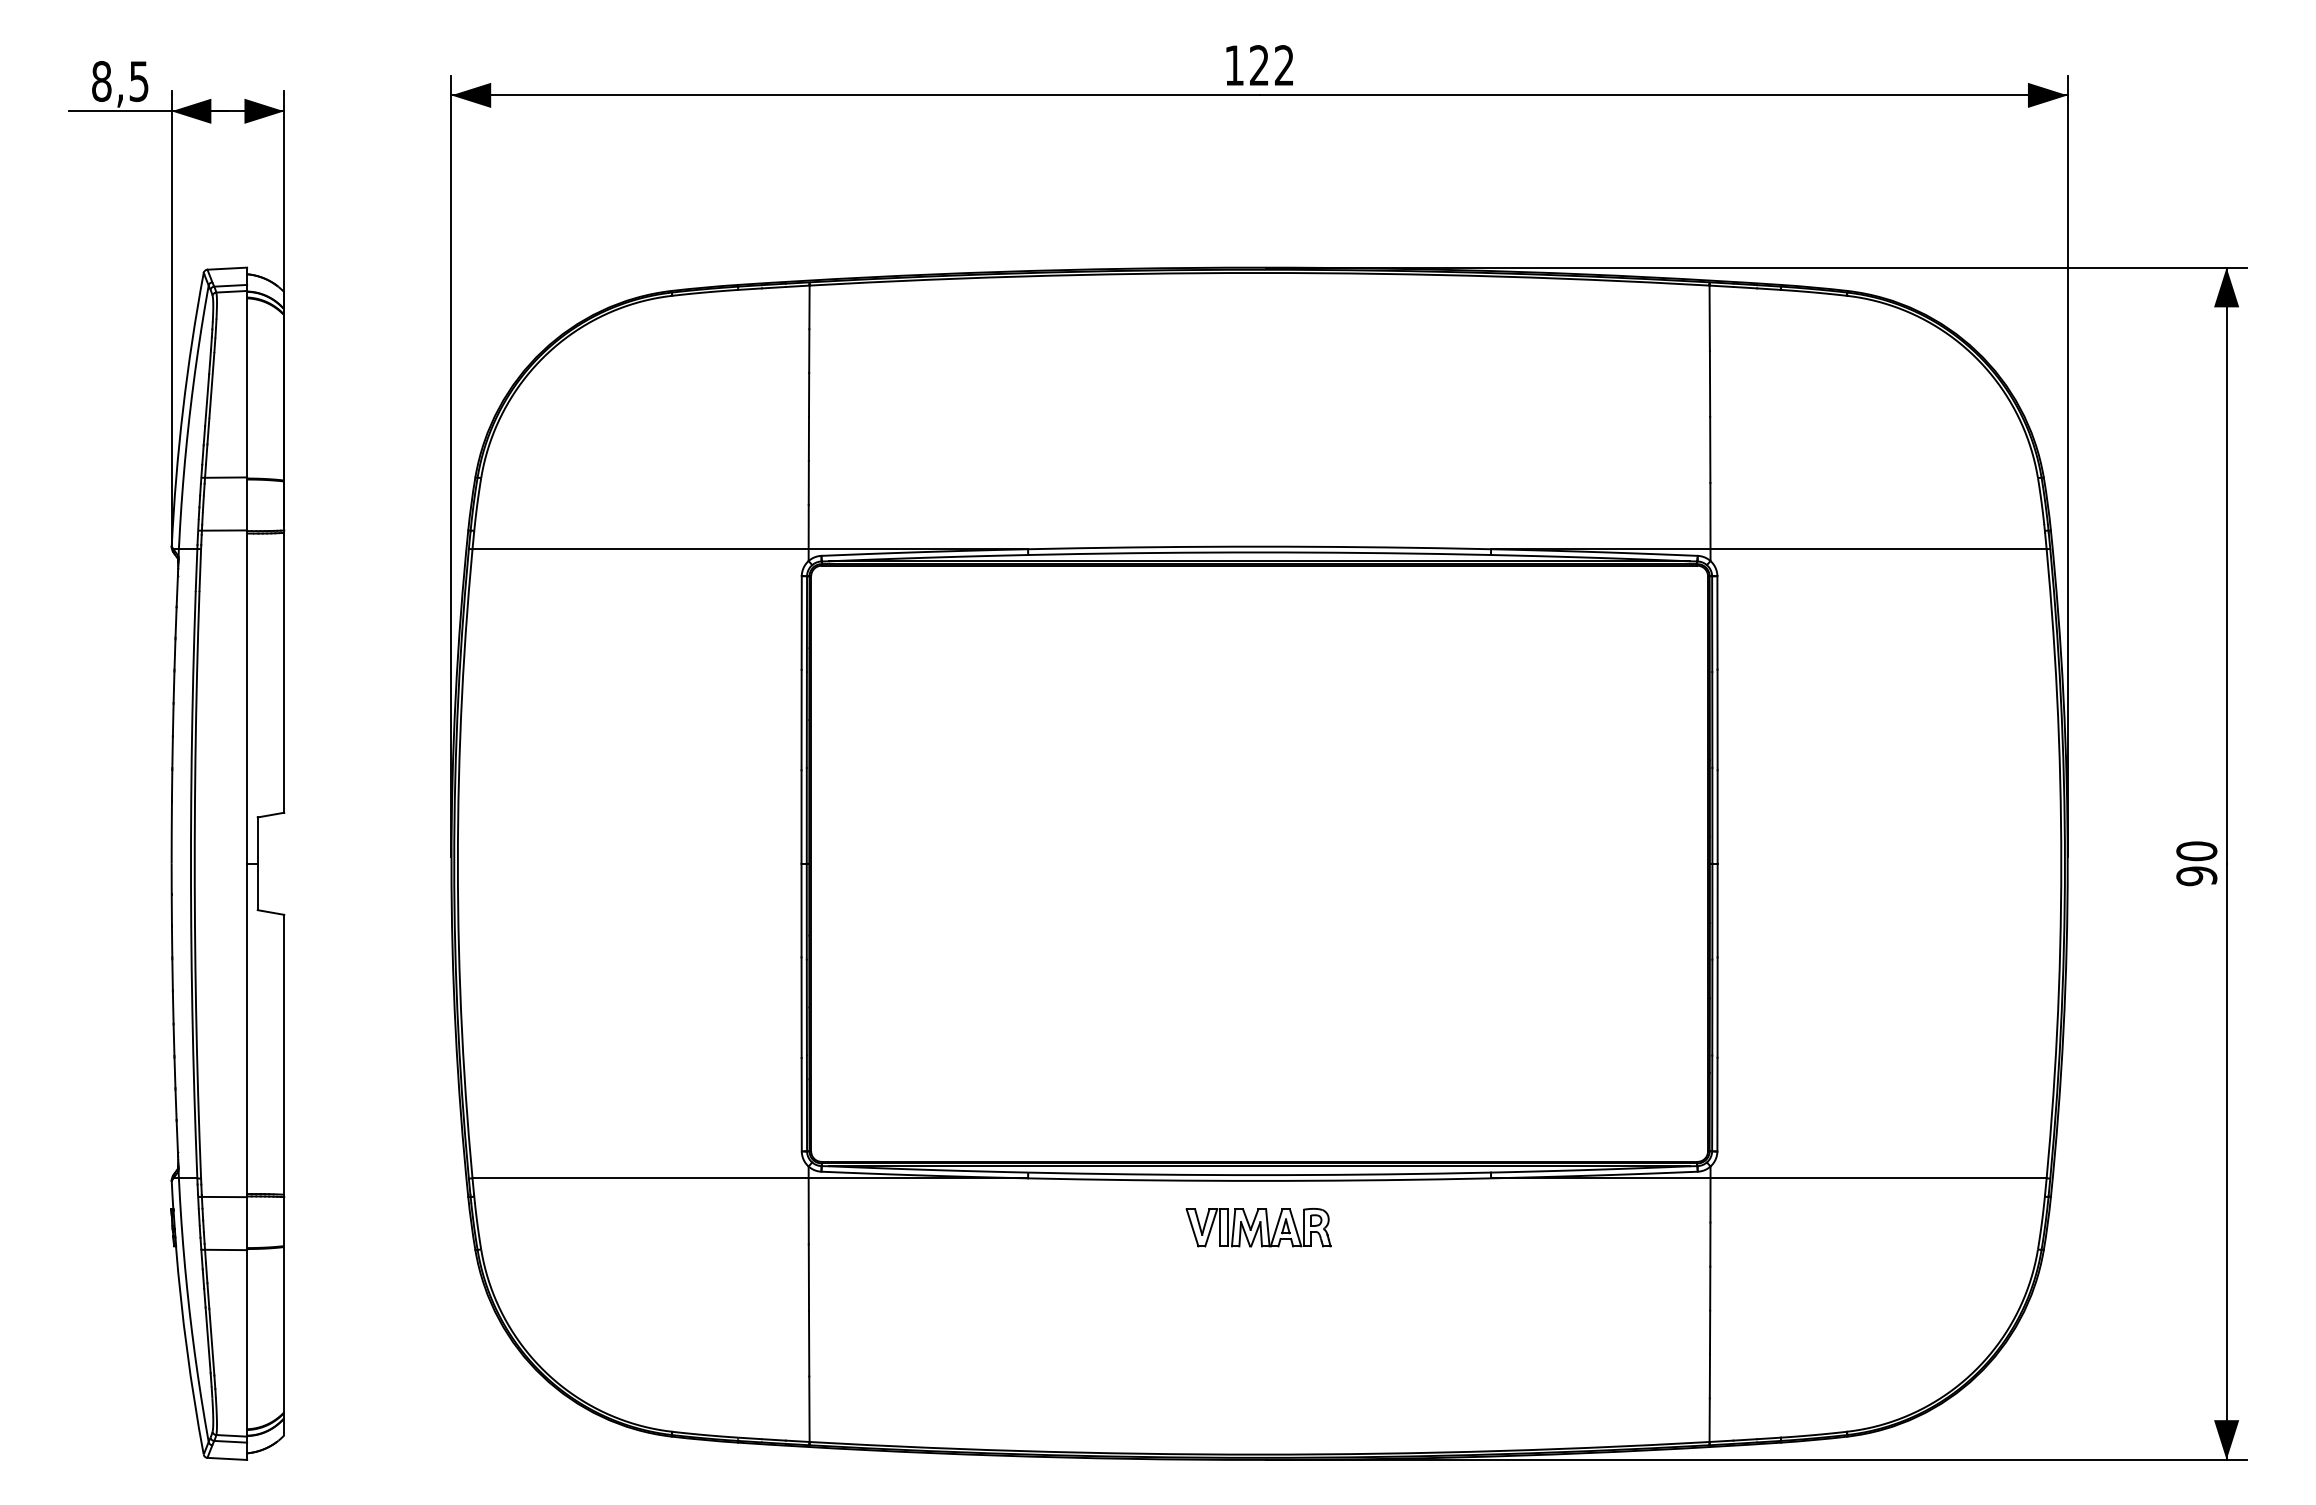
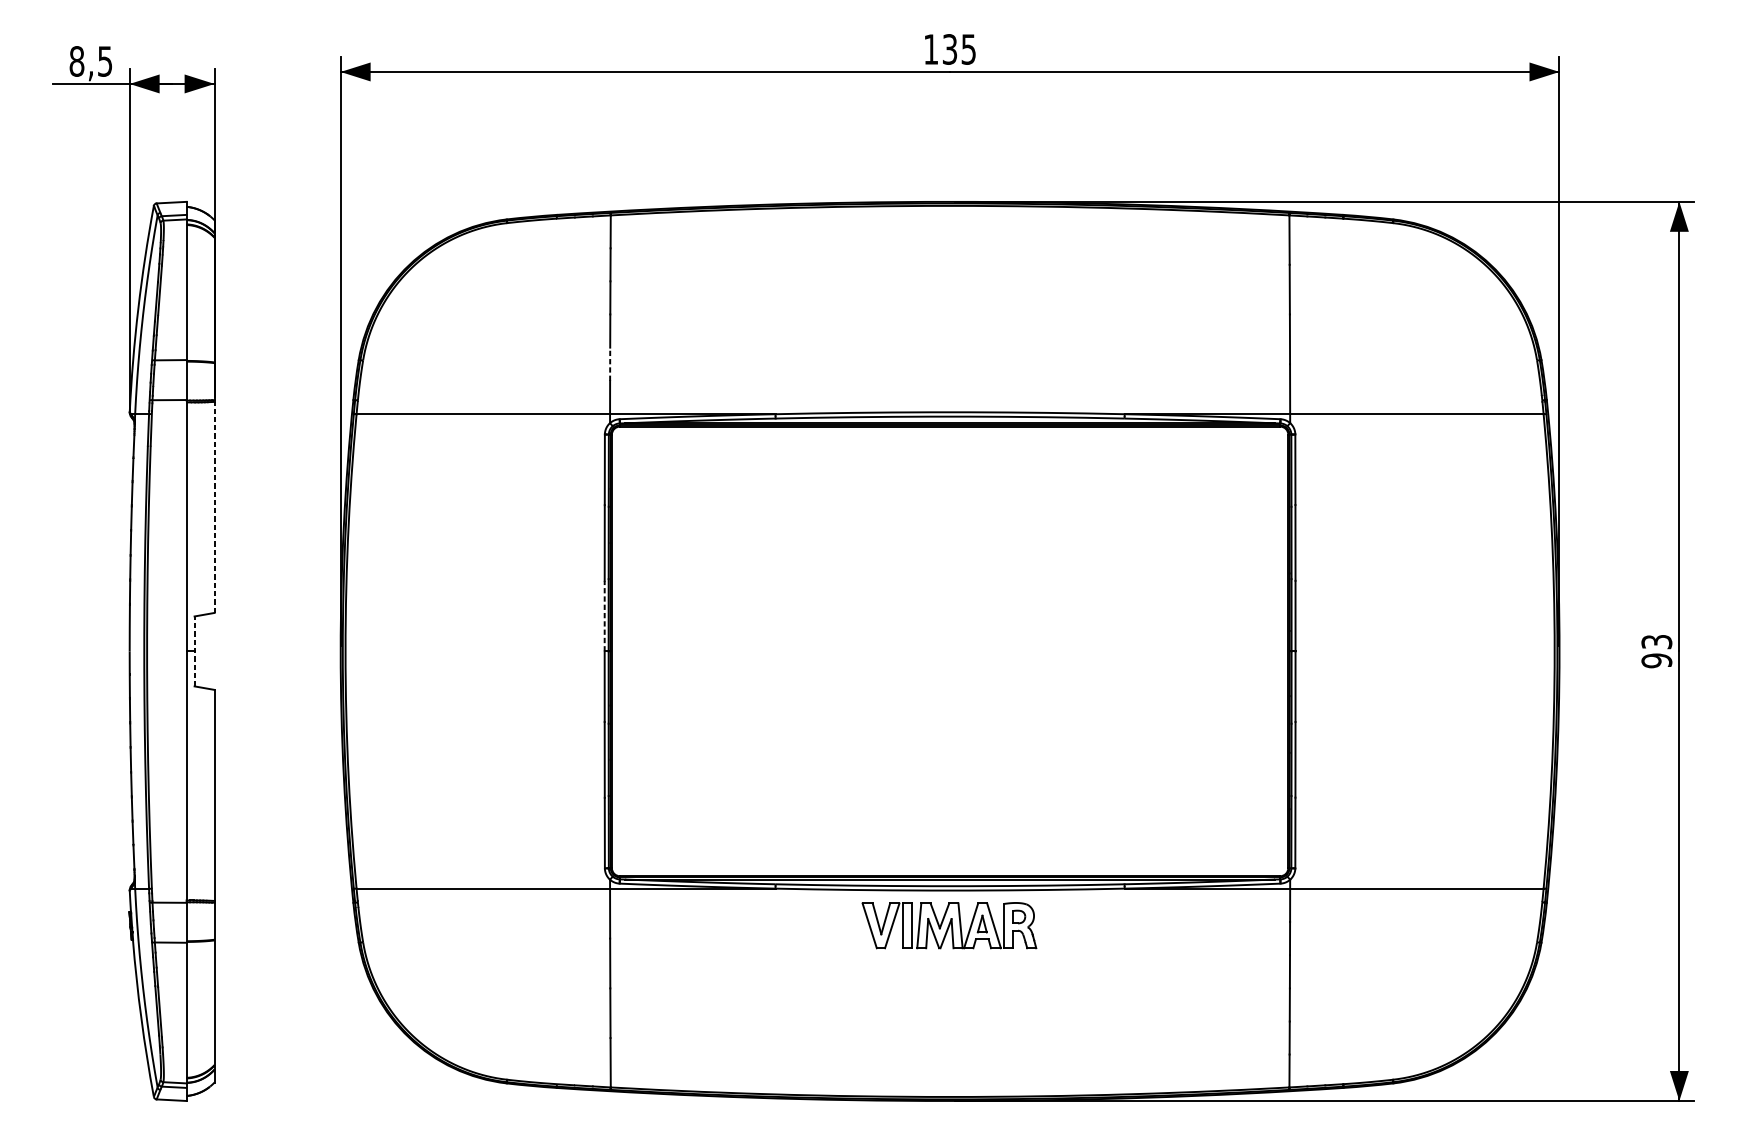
text: (1271, 65) -> (959, 49), 122 -> 135
line: (808, 482) -> (609, 363), solid -> dashed
line: (284, 672) -> (214, 507), solid -> dashed
line: (801, 817) -> (604, 616), solid -> dashed
text: (2196, 851) -> (1656, 642), 90 -> 93
line: (257, 863) -> (194, 651), solid -> dashed
part: (1258, 1227) -> (949, 925), size x1.6

